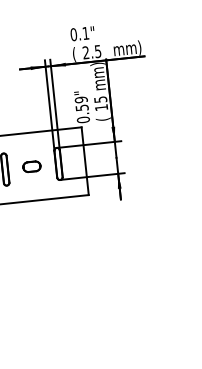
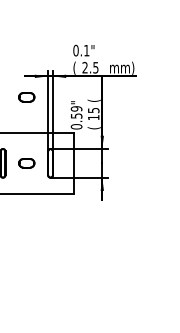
text: (97, 76) -> (93, 89), mm) -> (
part: (23, 93) -> (26, 97), added

